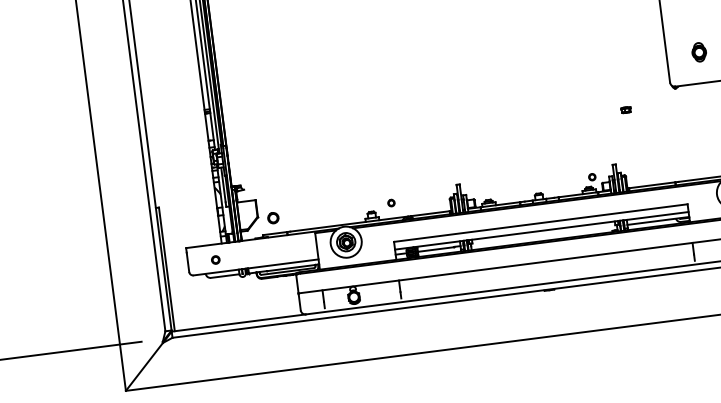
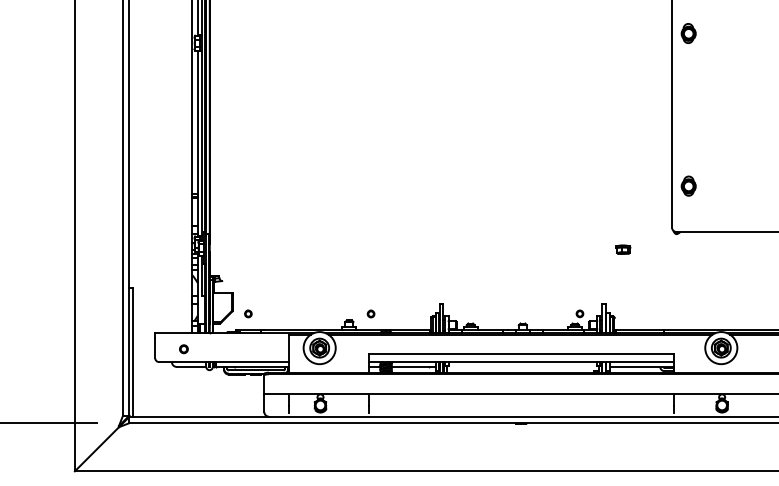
part: (698, 51) -> (688, 185), moved
part: (626, 109) -> (623, 249), size x1.43
part: (273, 217) -> (248, 313), size x0.62

